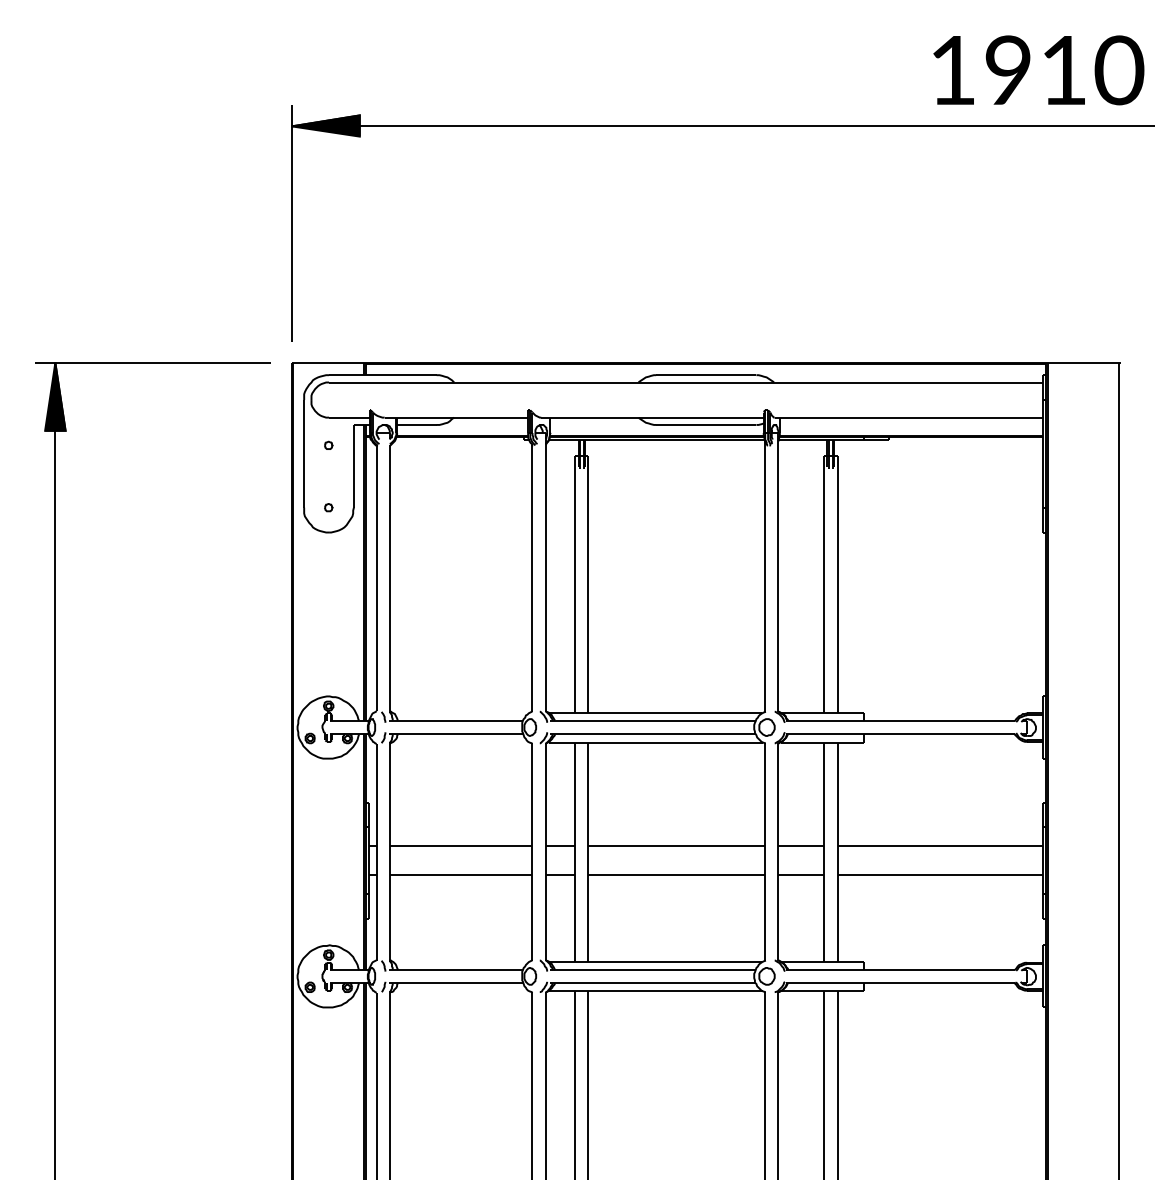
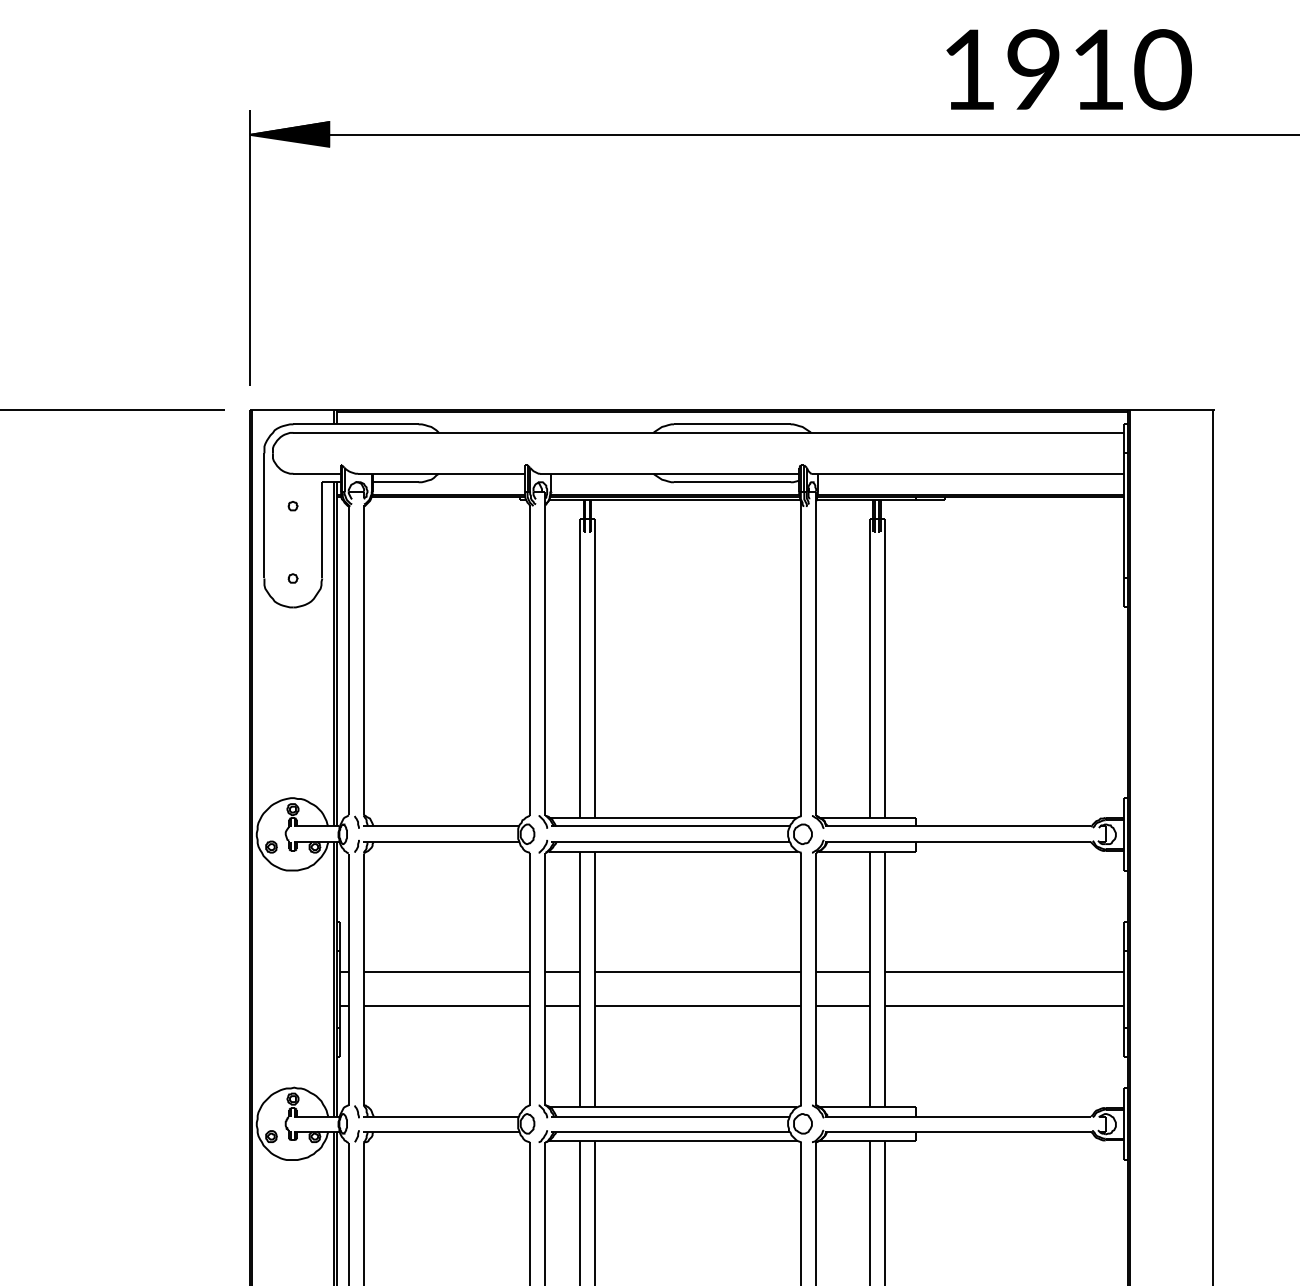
text: (1038, 70) -> (1068, 69), moved

